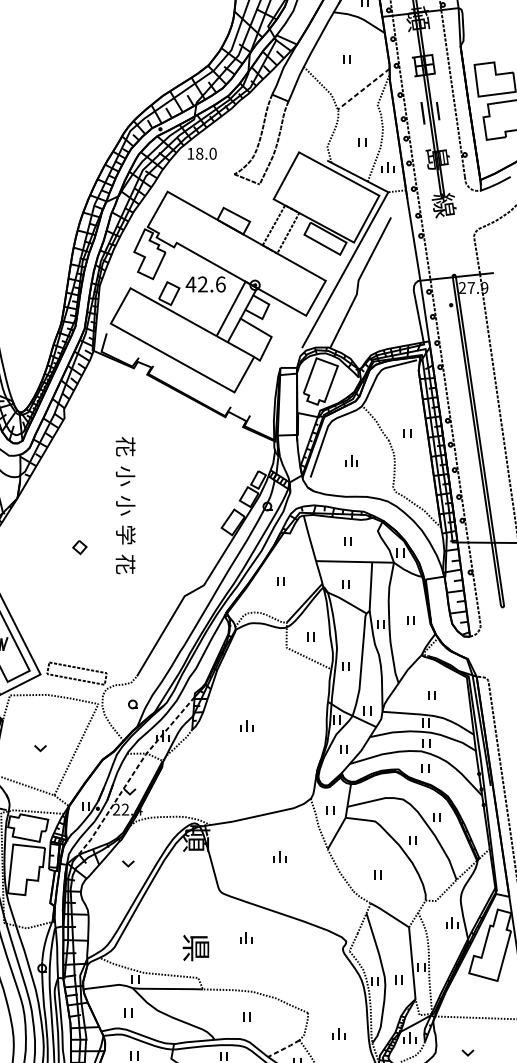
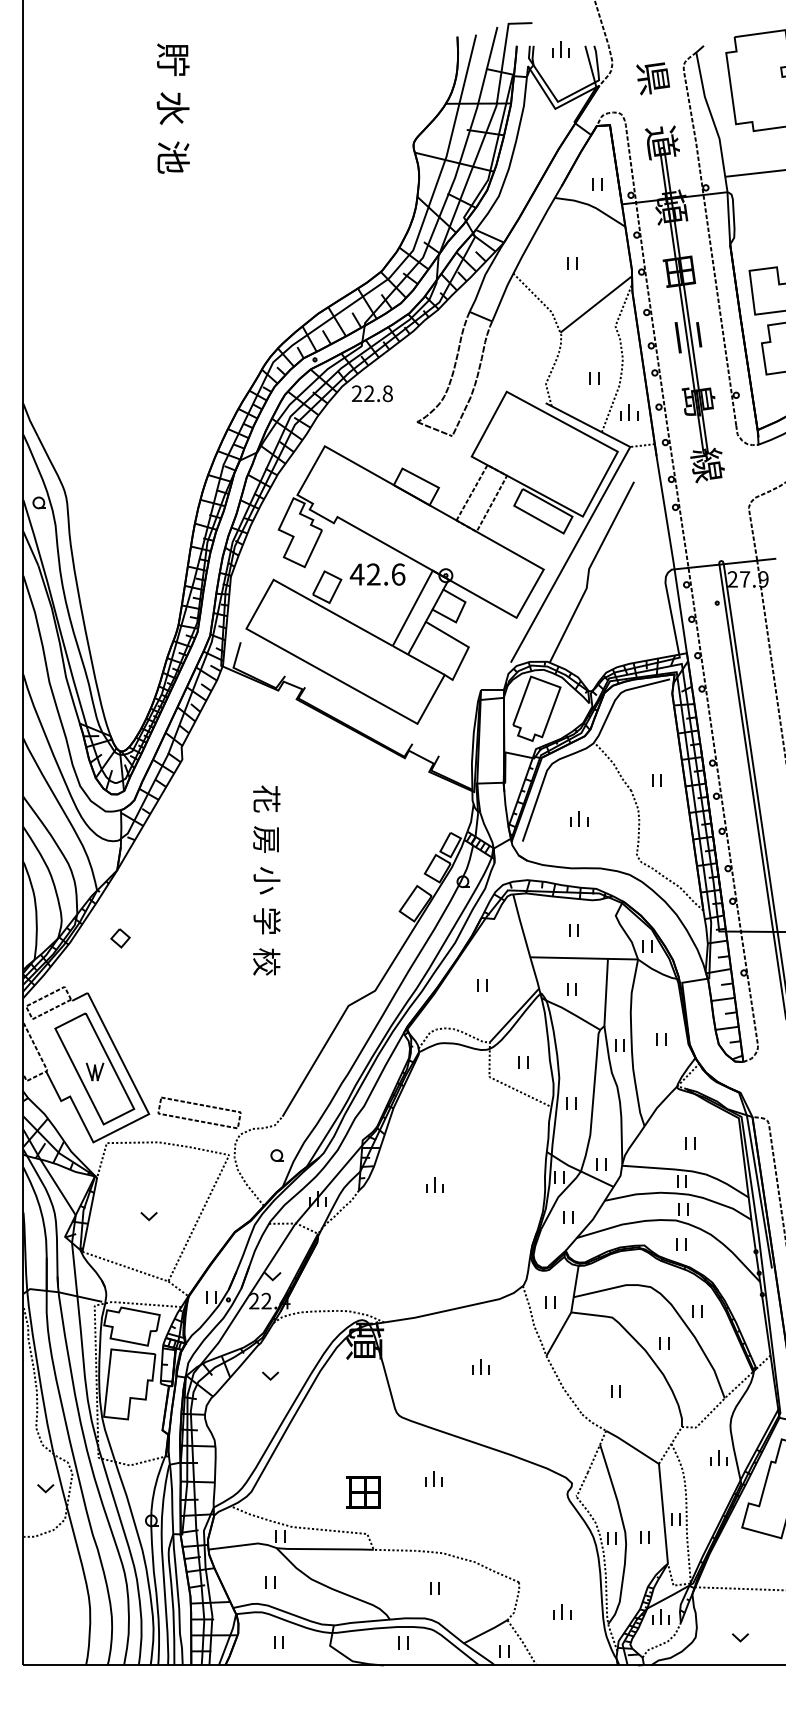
line: (363, 89) -> (596, 304), dashed -> solid
text: (201, 153) -> (371, 393), 18.0 -> 22.8
text: (125, 475) -> (266, 839), 小 -> 房
part: (79, 547) -> (120, 938), moved
text: (125, 564) -> (266, 961), 花 -> 校
line: (132, 774) -> (276, 1252), dashed -> solid
text: (195, 947) -> (363, 1492), 県 -> 田
line: (284, 1049) -> (486, 1632), dashed -> solid

